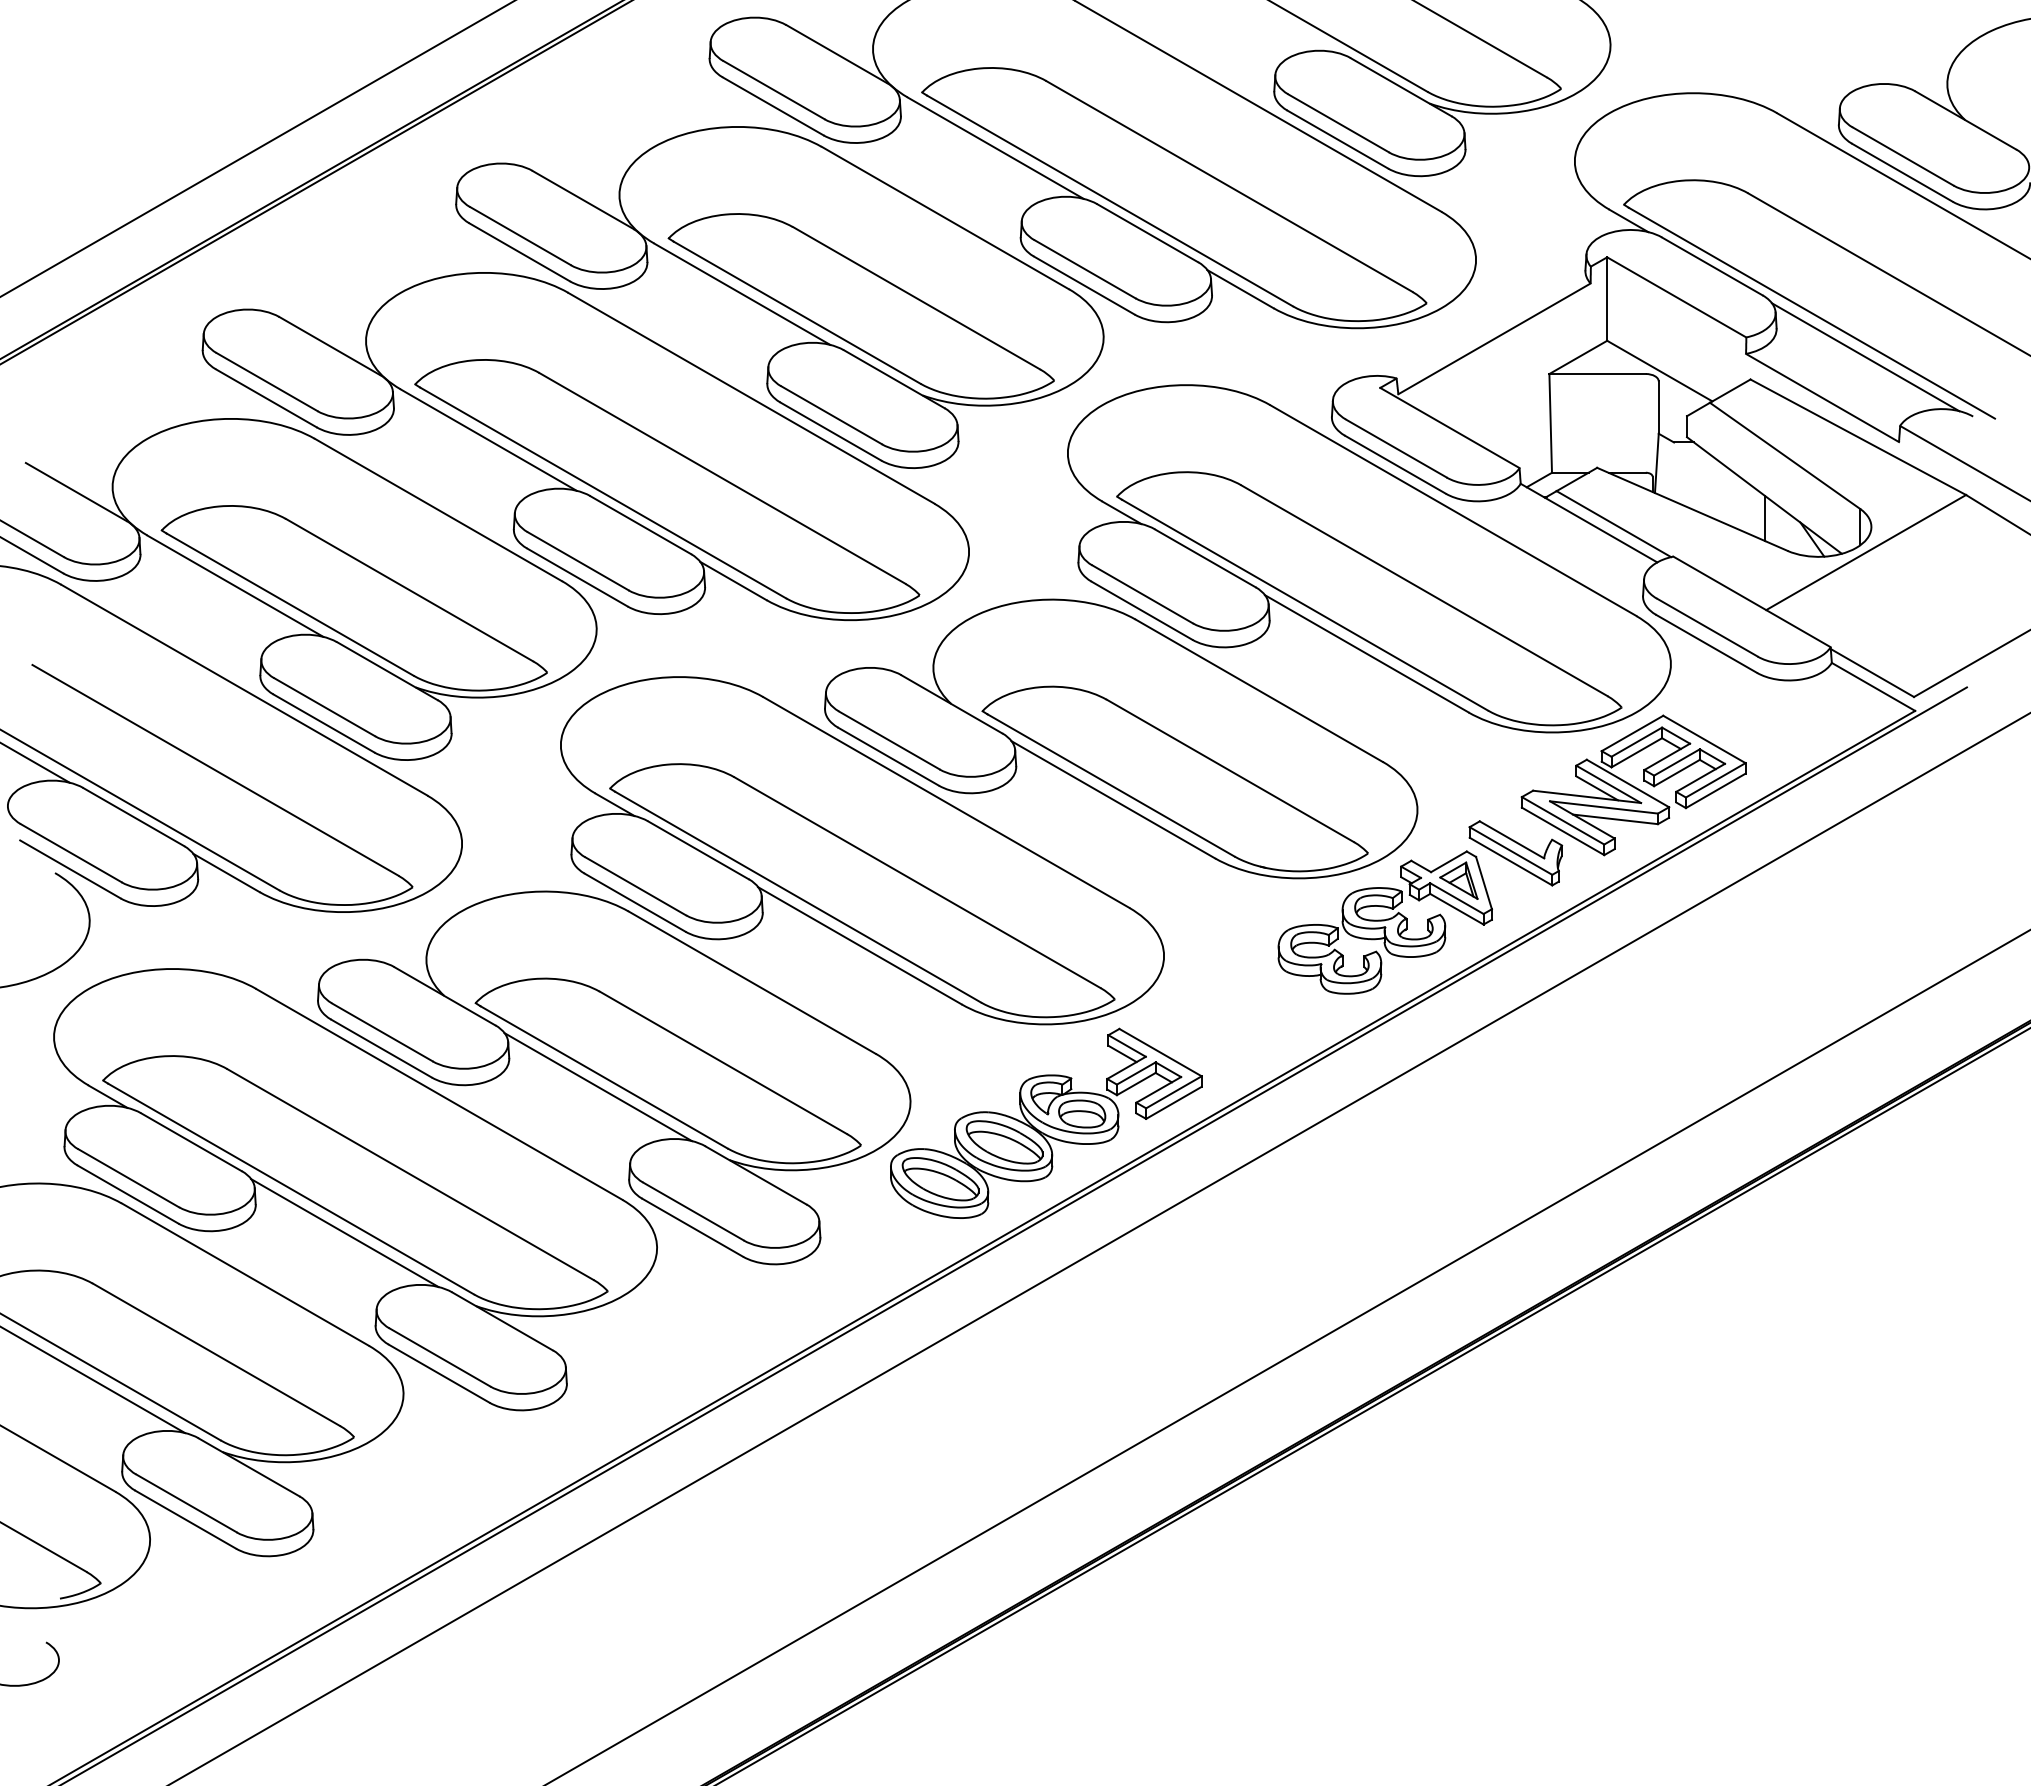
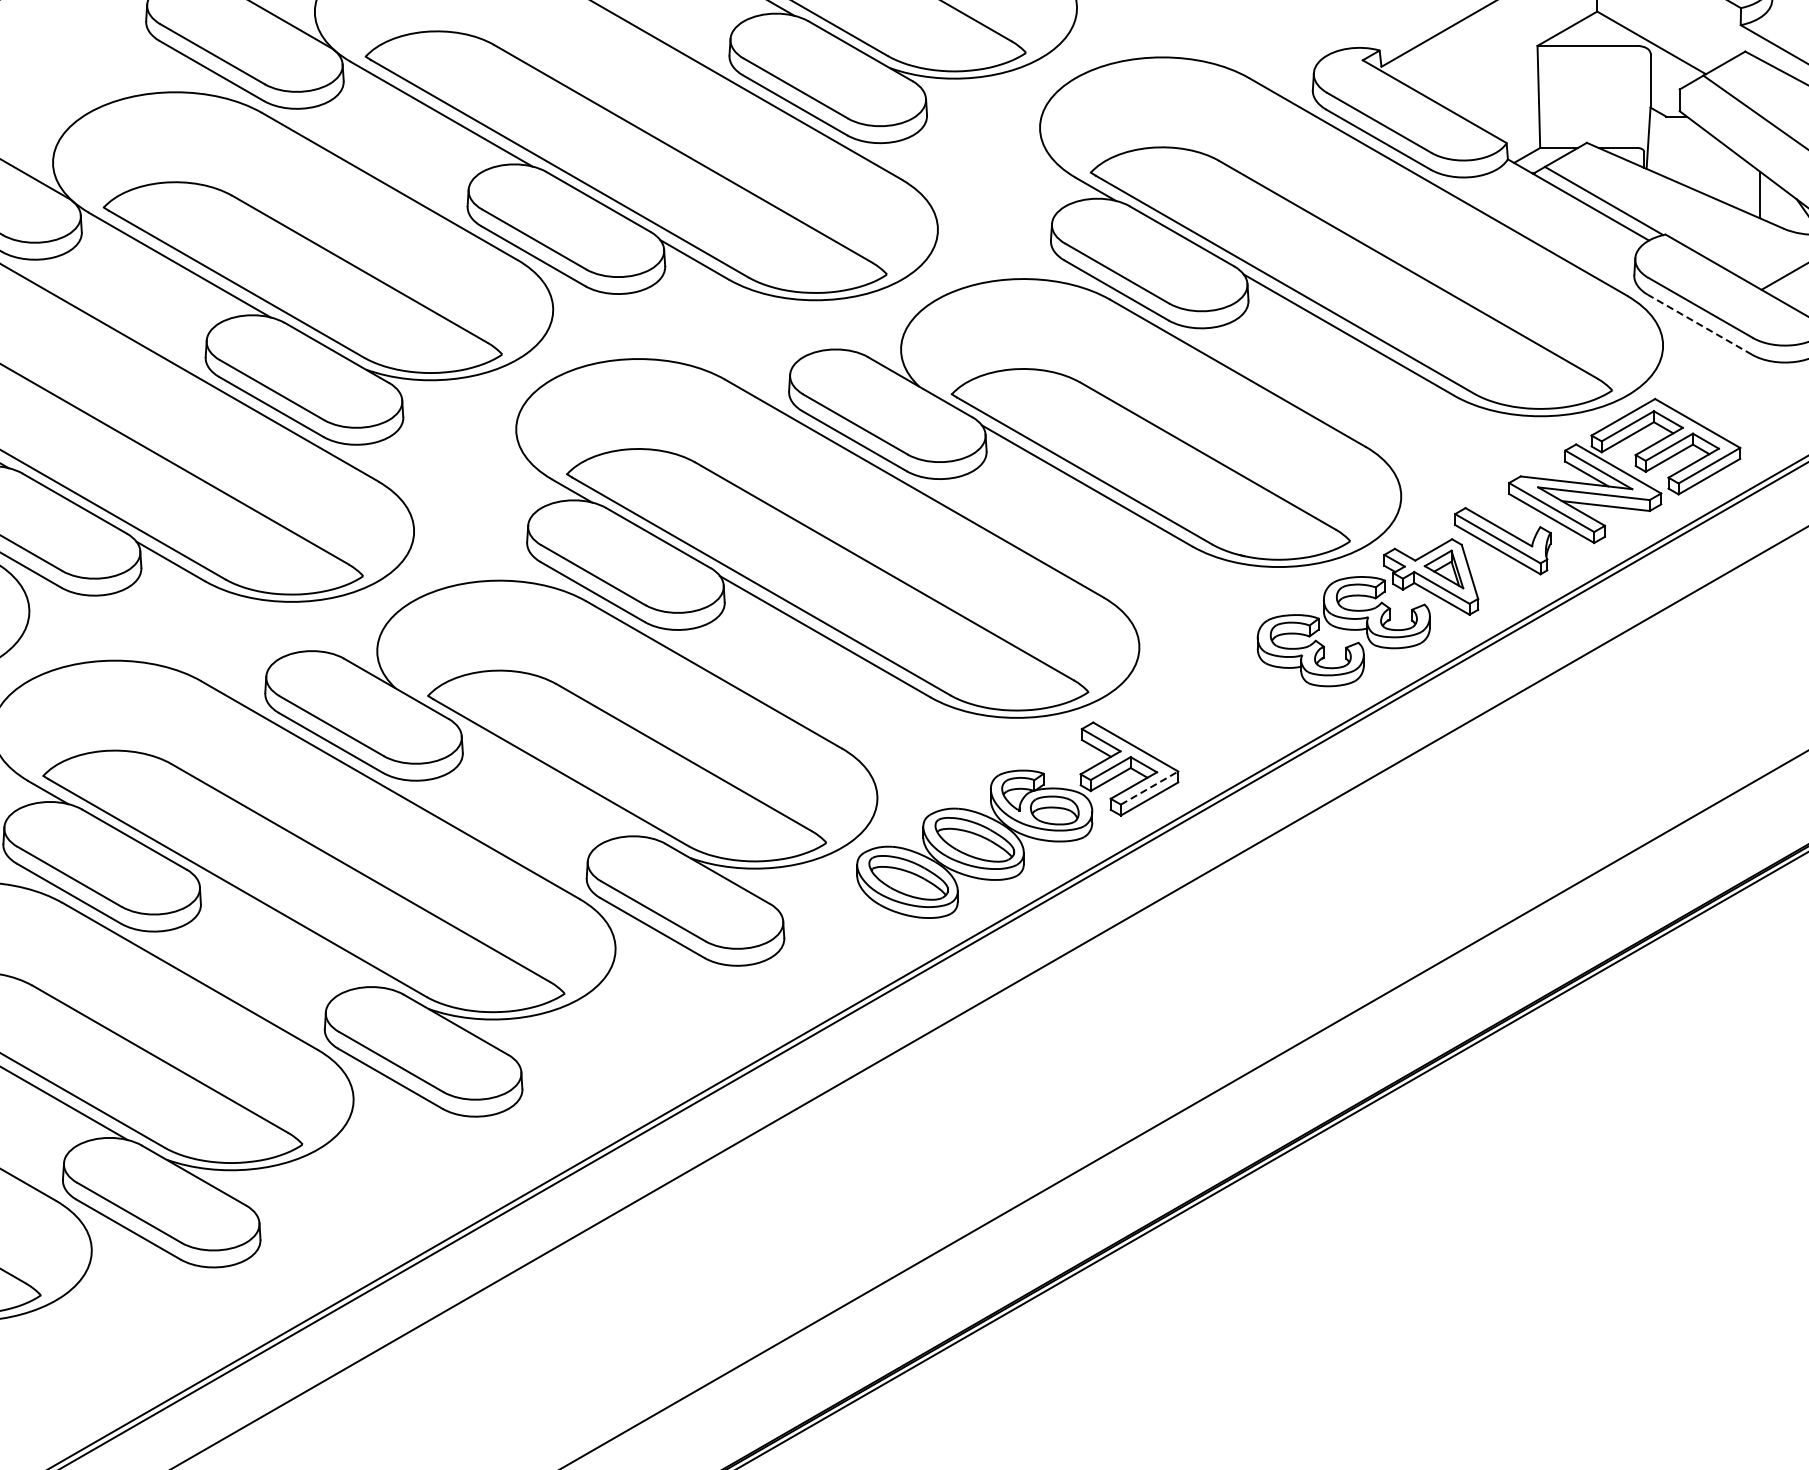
line: (1706, 643) -> (1699, 324), solid -> dashed
line: (598, 1087) -> (555, 783), removed
line: (1174, 1092) -> (1150, 788), solid -> dashed
line: (344, 1233) -> (292, 933), removed

